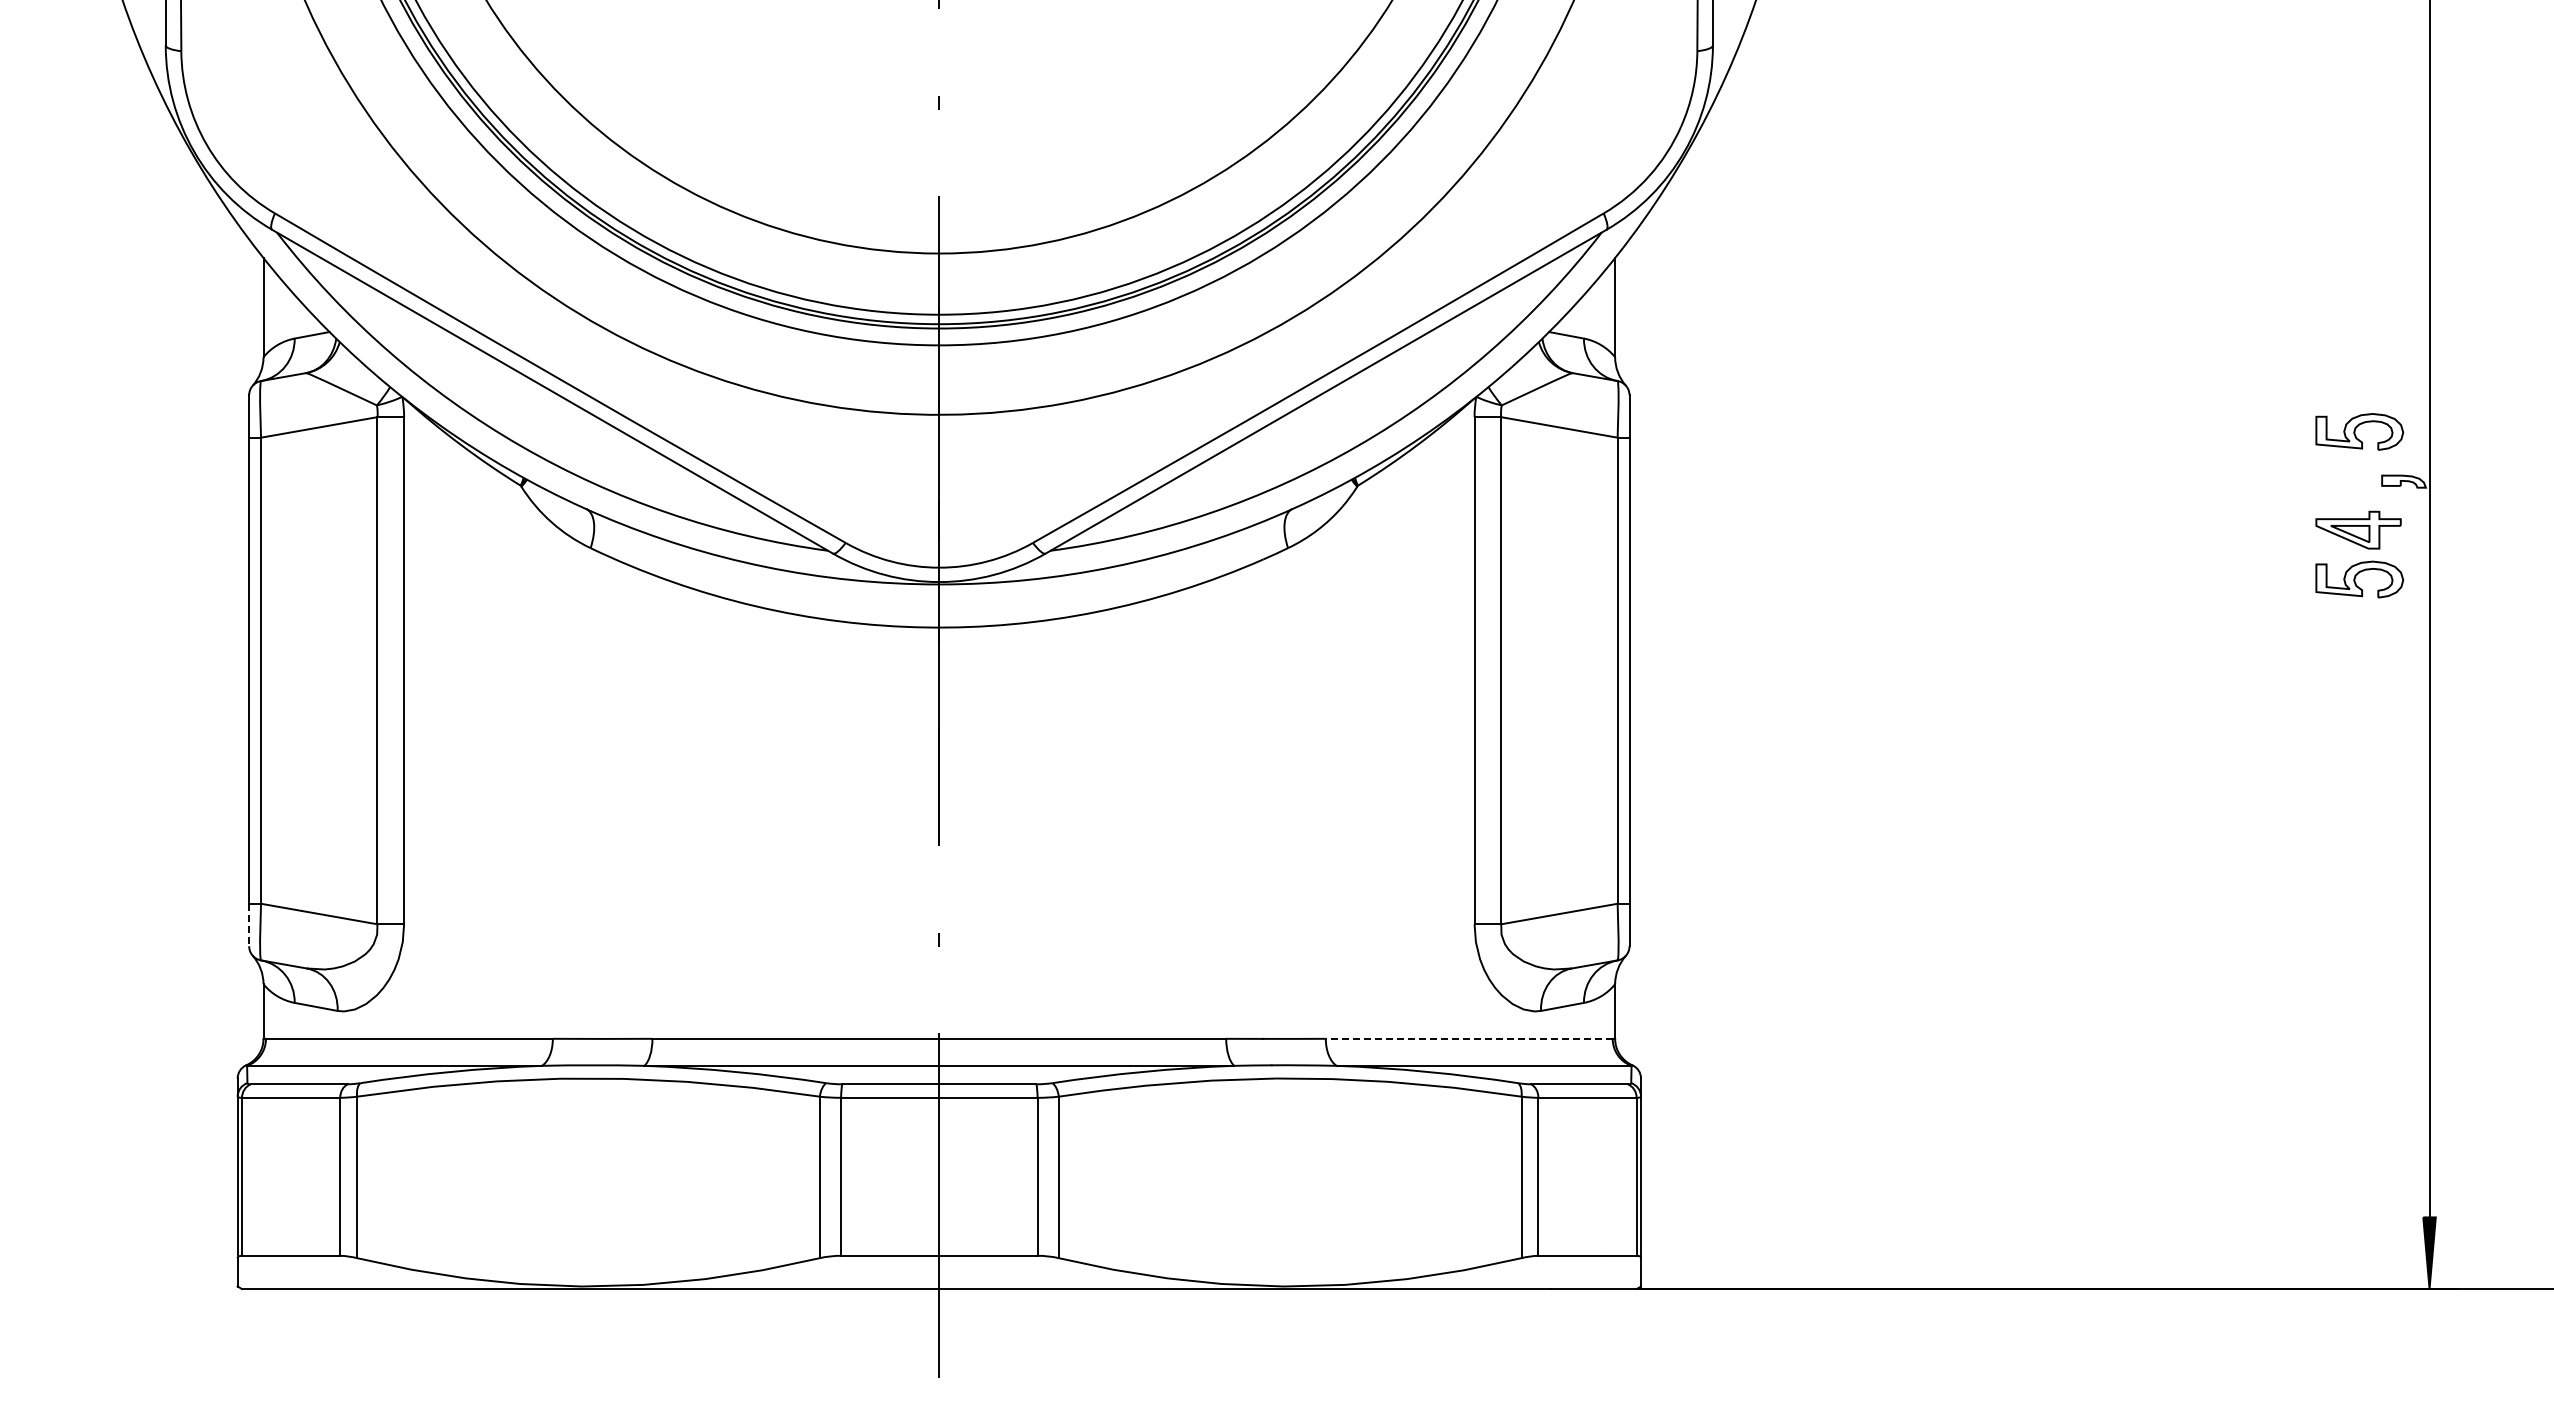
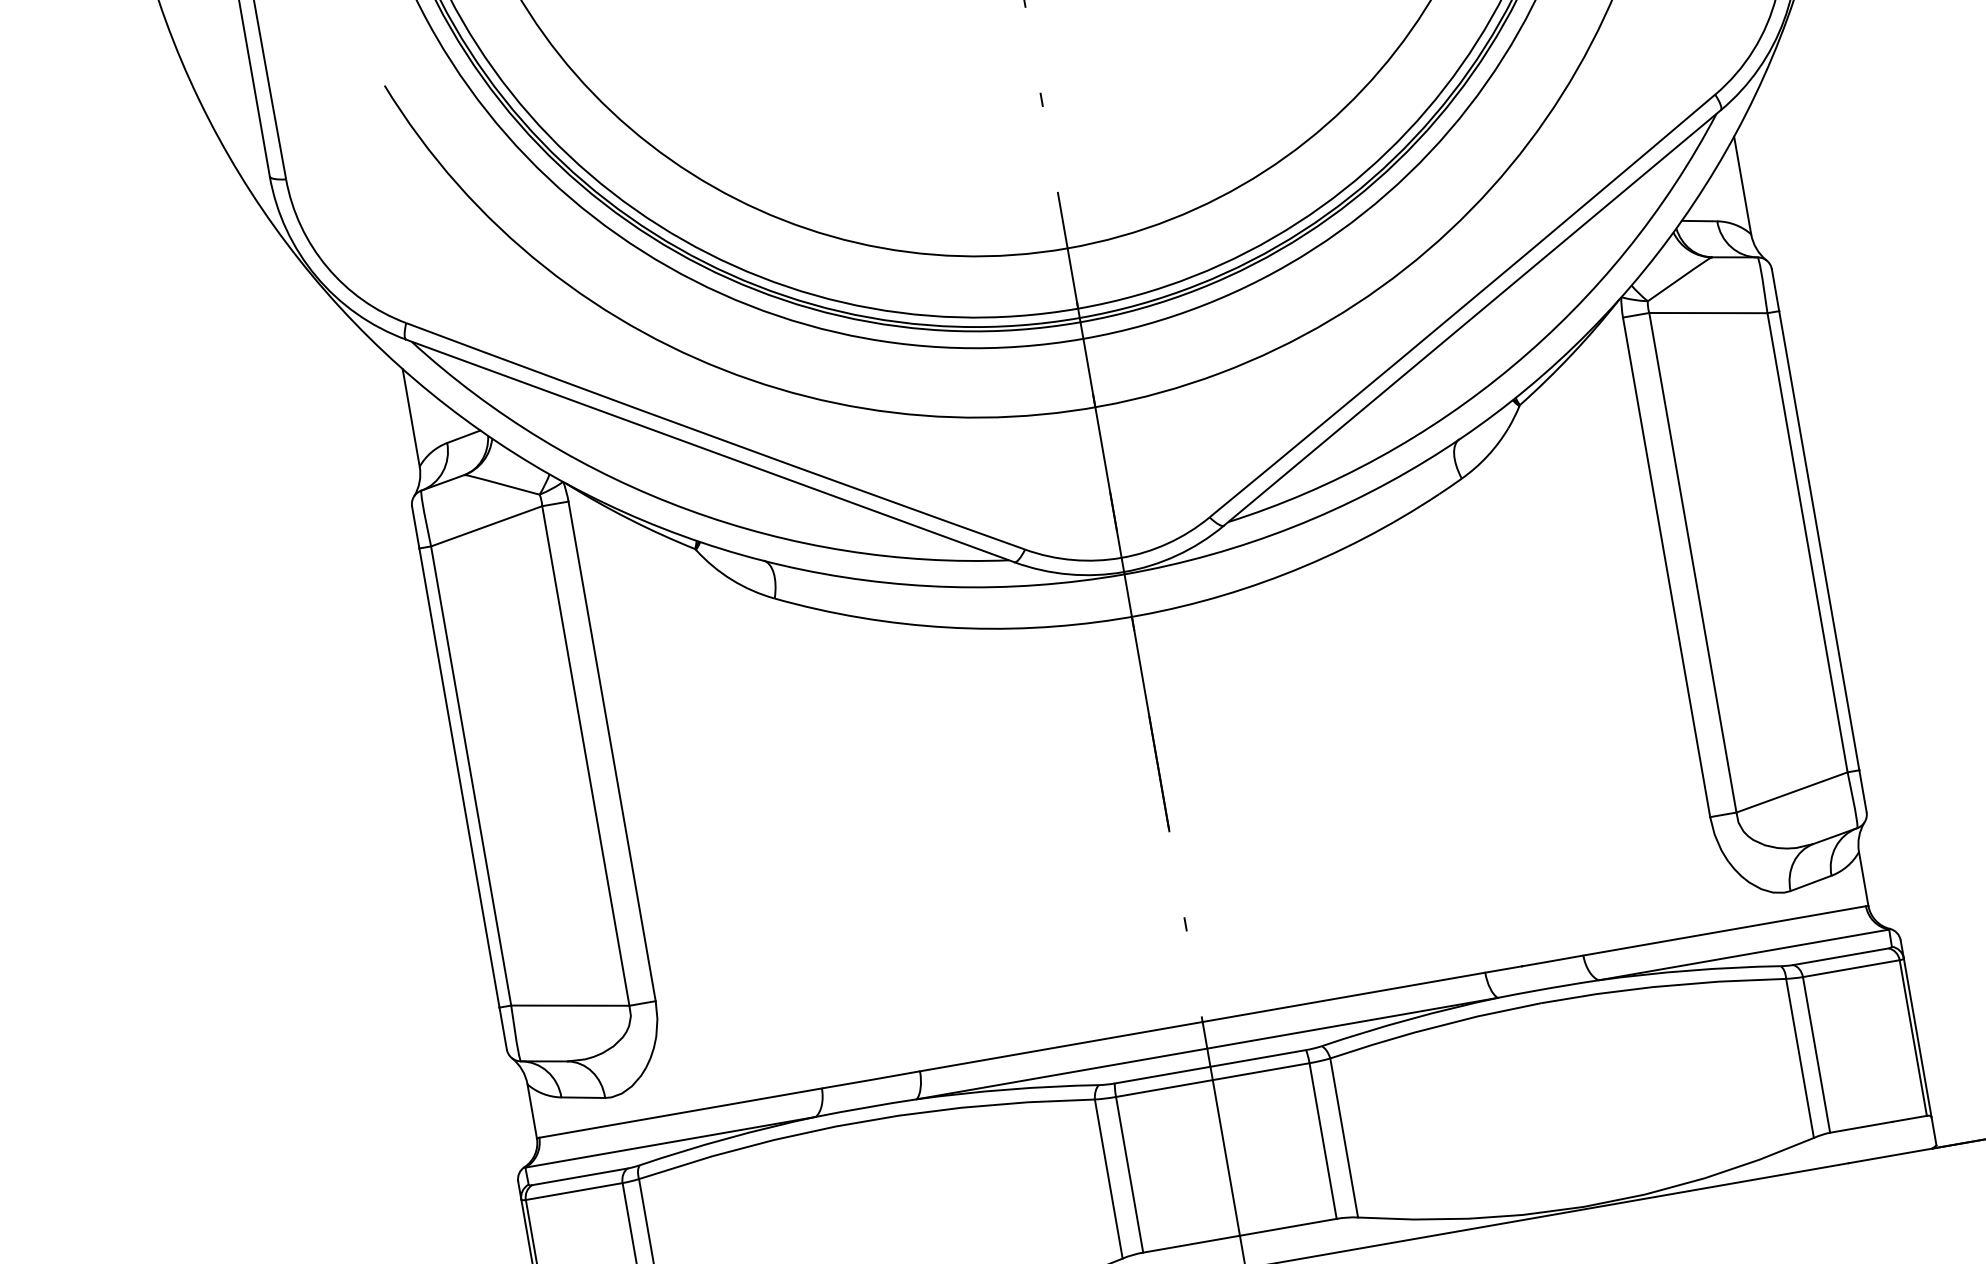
line: (249, 925) -> (503, 1028), dashed -> solid
line: (1468, 1038) -> (1723, 930), dashed -> solid

